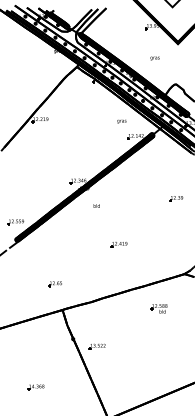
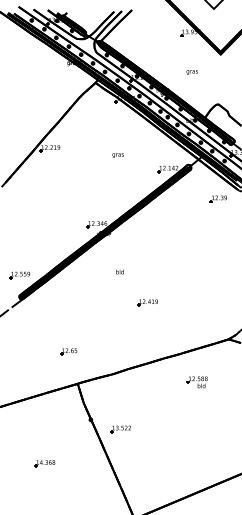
text: (121, 121) -> (117, 155), moved
part: (175, 198) -> (217, 198), moved
text: (96, 205) -> (119, 271), moved
part: (35, 387) -> (44, 463), moved

